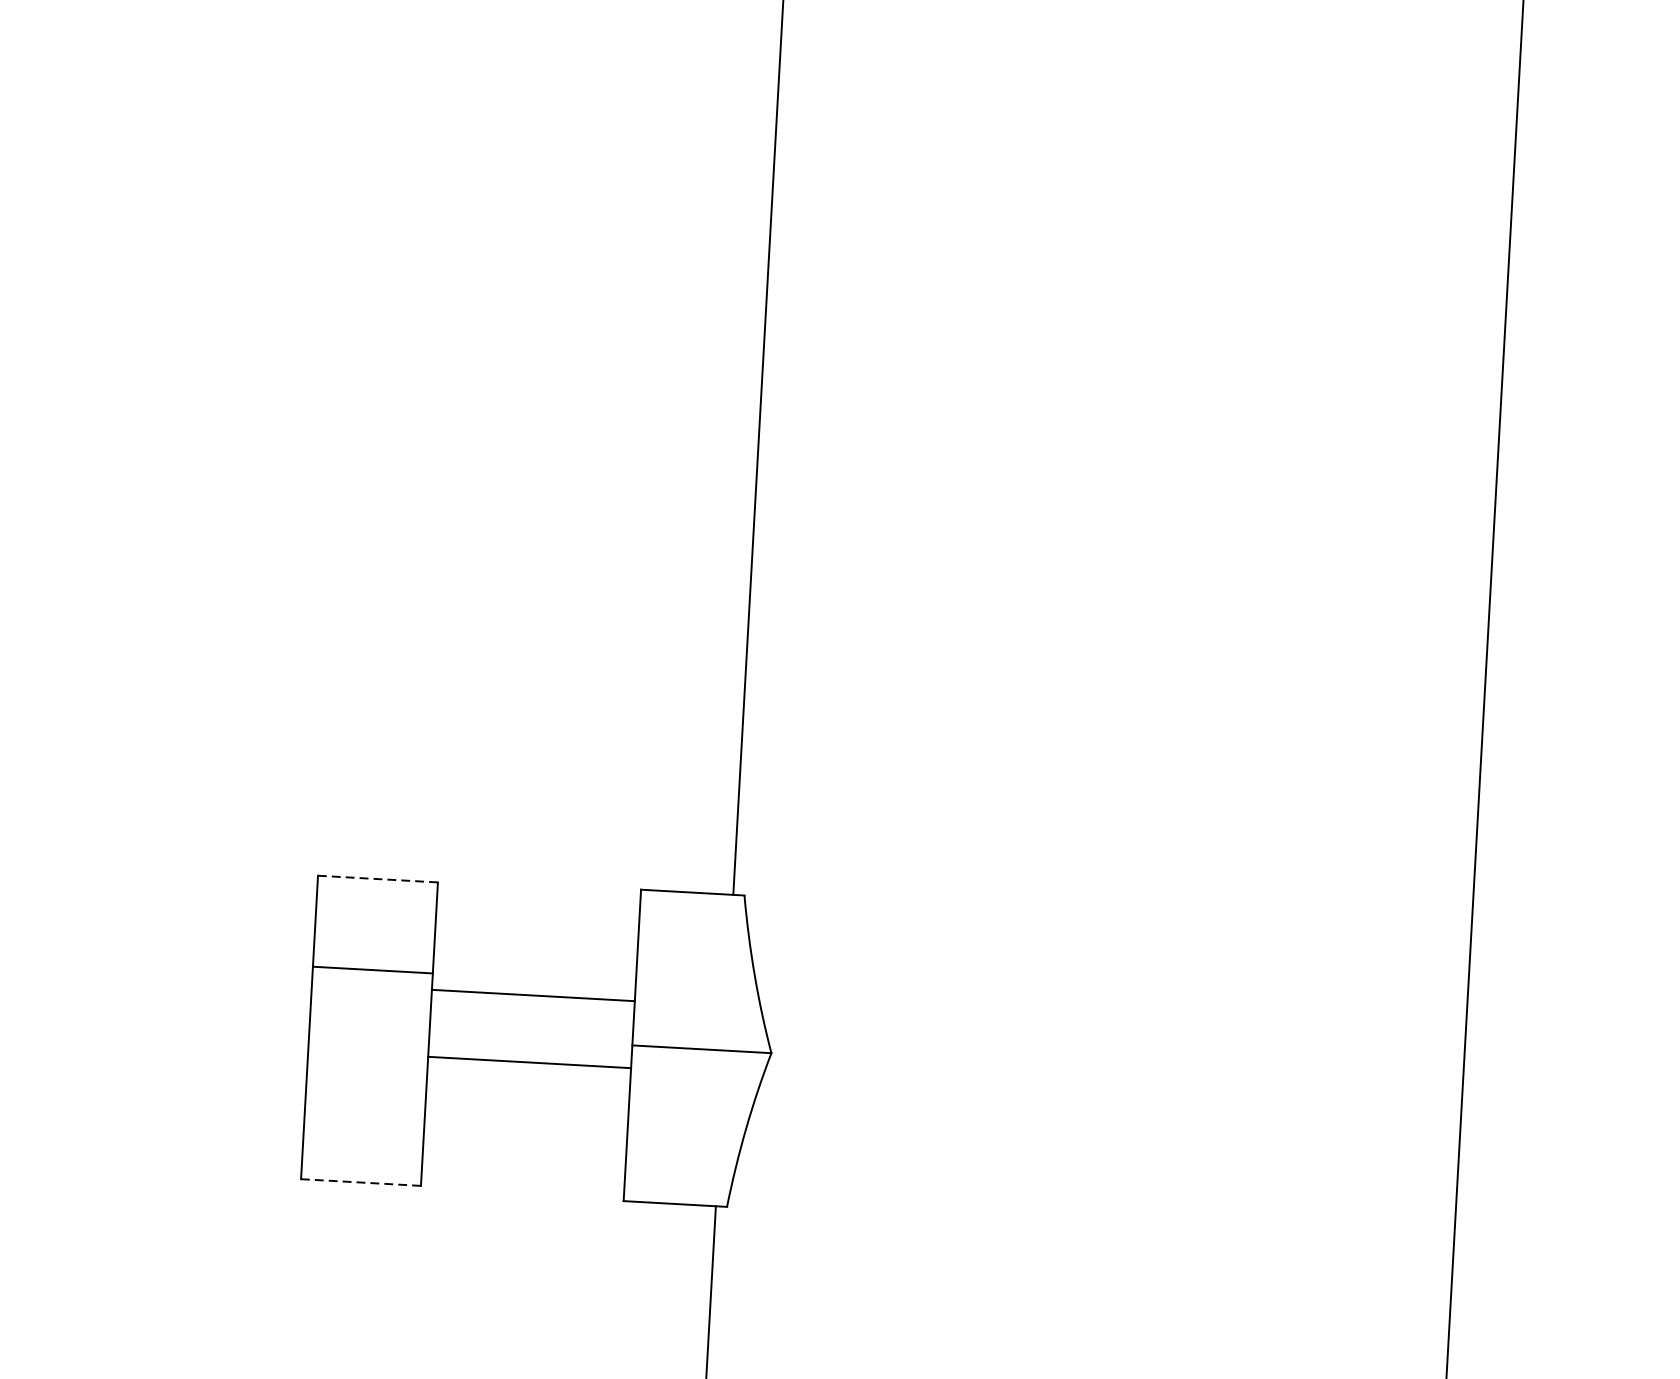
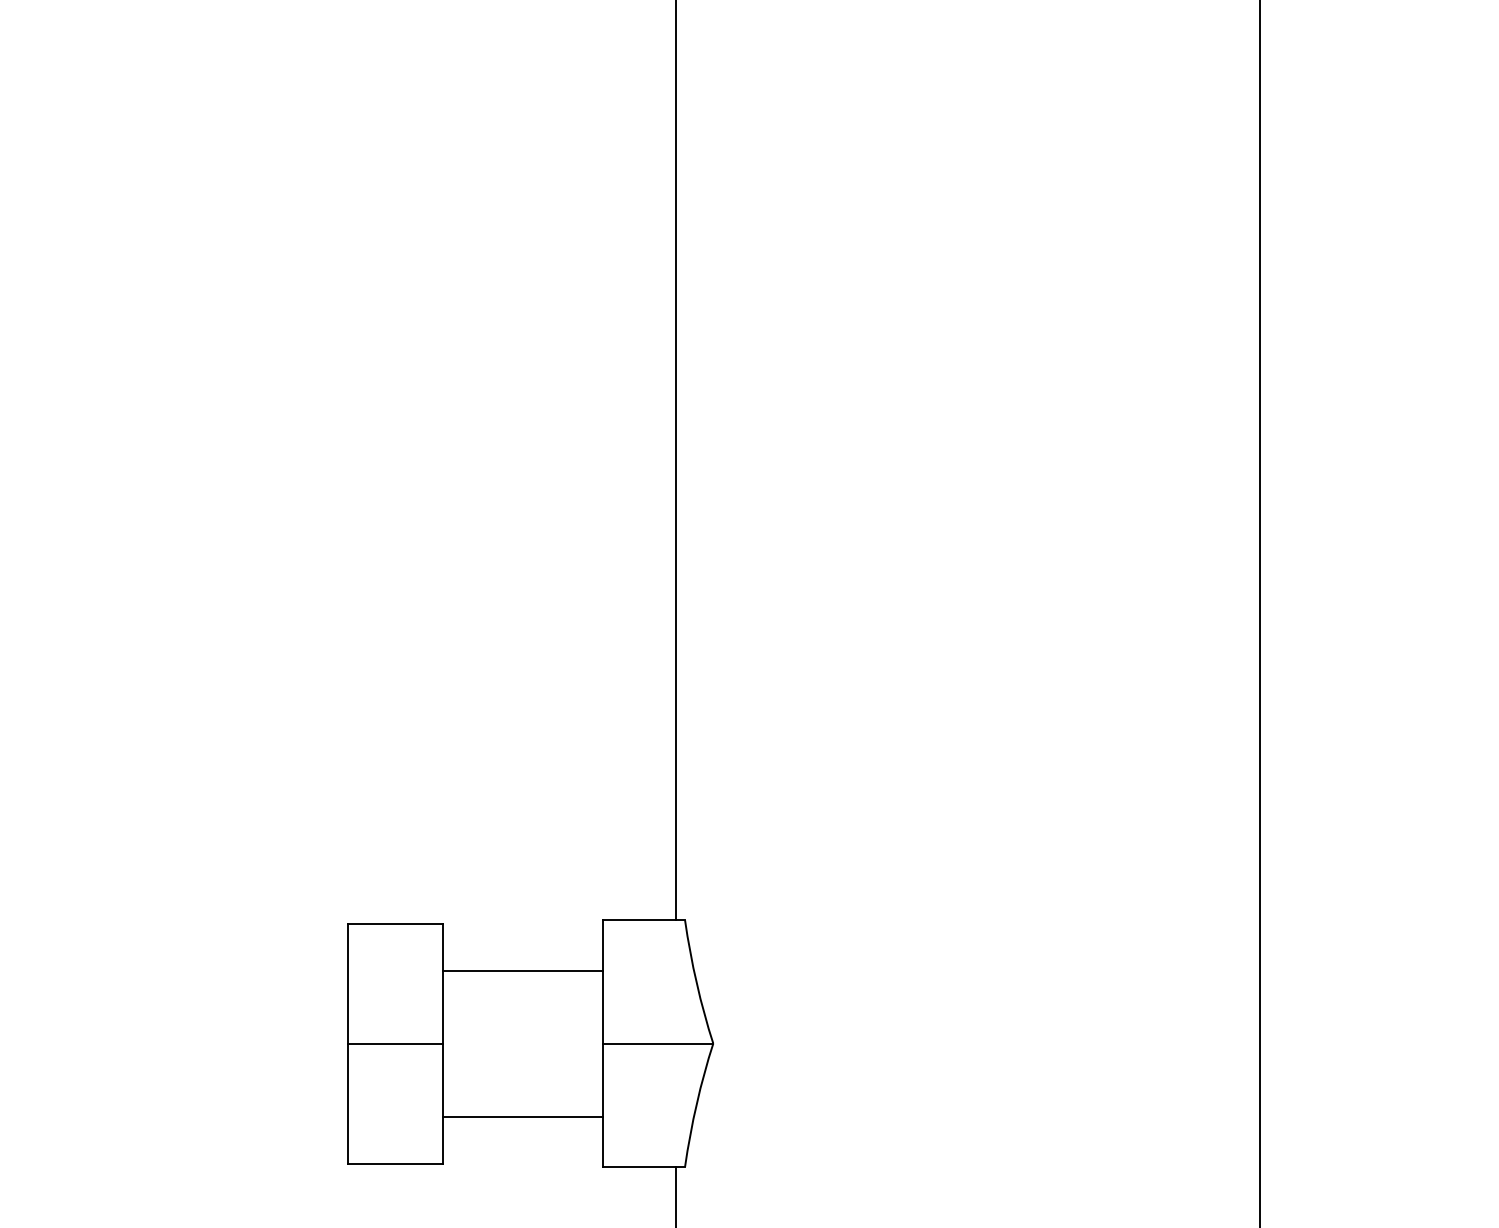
line: (377, 878) -> (394, 923), dashed -> solid
line: (372, 969) -> (394, 1043), moved
line: (532, 995) -> (522, 970), moved
line: (529, 1062) -> (522, 1116), moved
line: (360, 1182) -> (394, 1163), dashed -> solid

